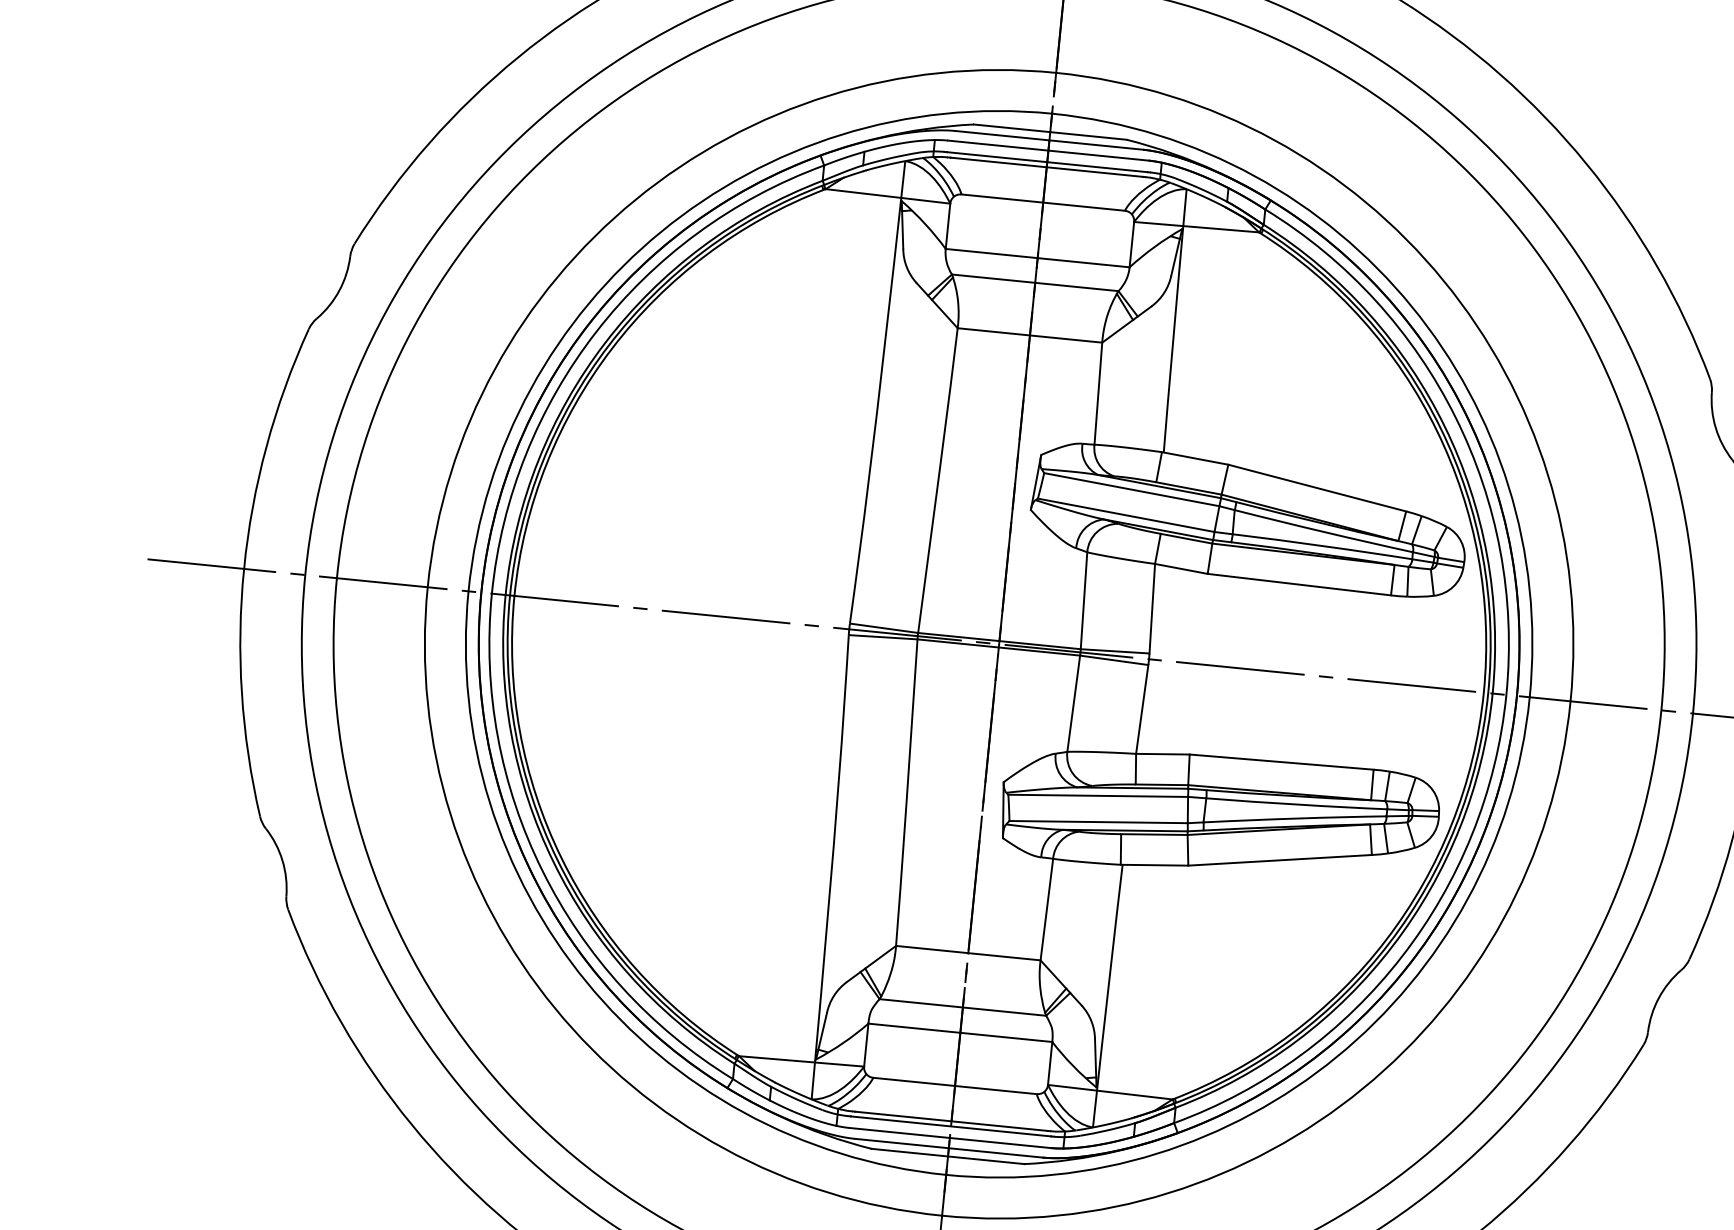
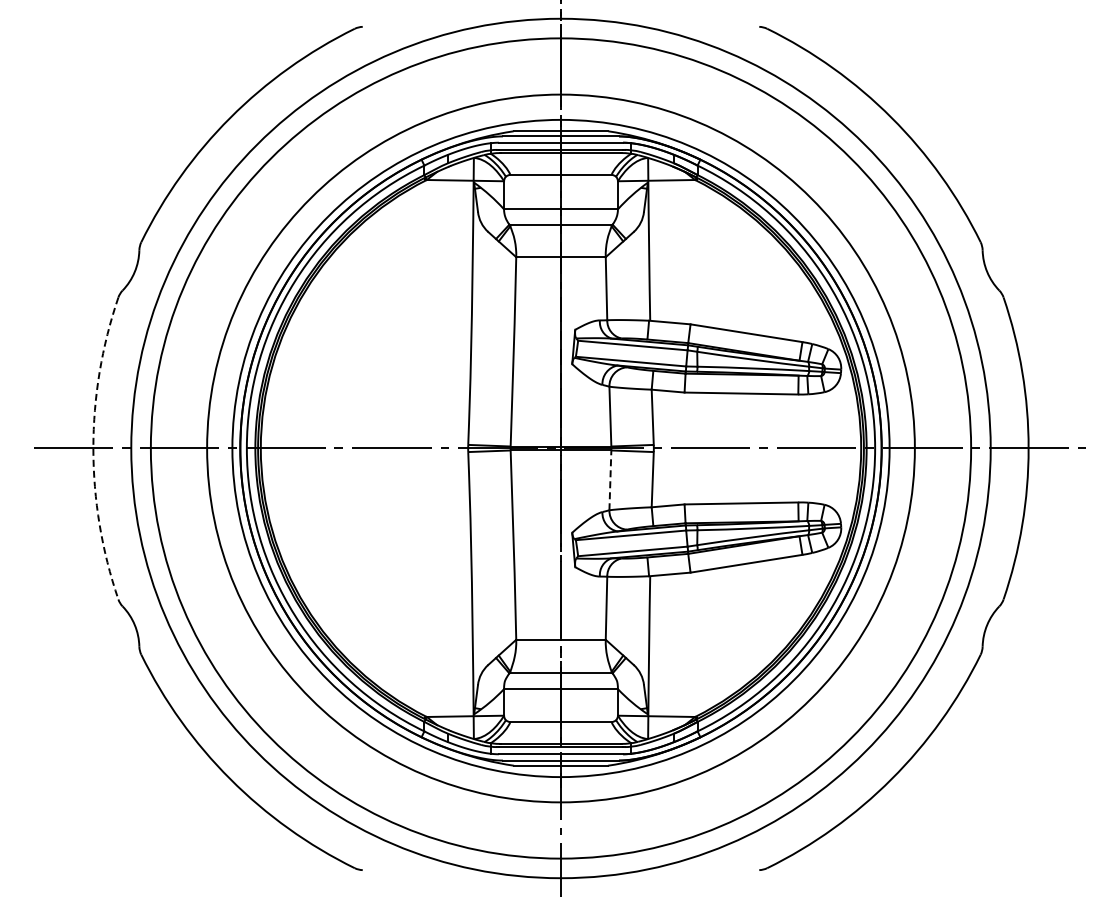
arc: (244, 568) -> (93, 448), solid -> dashed
line: (1073, 703) -> (610, 480), solid -> dashed

